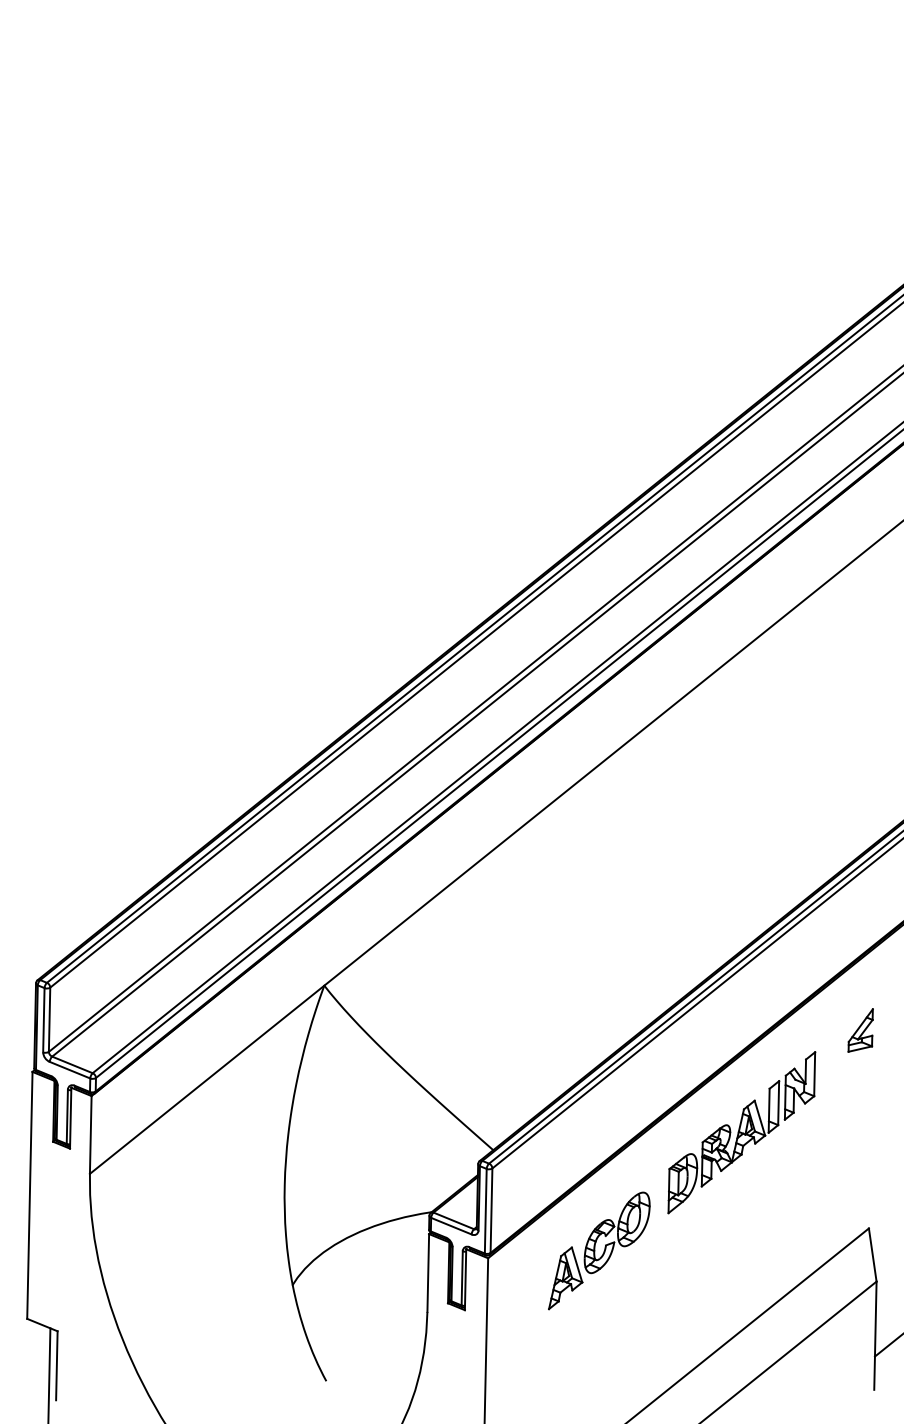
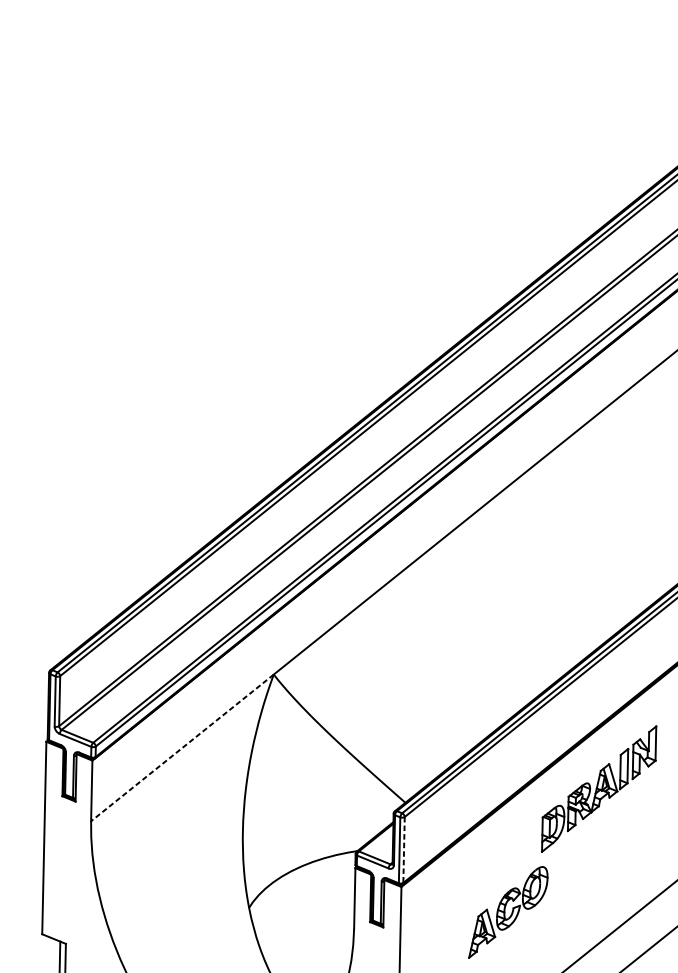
line: (206, 1080) -> (181, 748), solid -> dashed
line: (491, 1211) -> (404, 850), solid -> dashed
part: (599, 1250) -> (508, 912), moved

